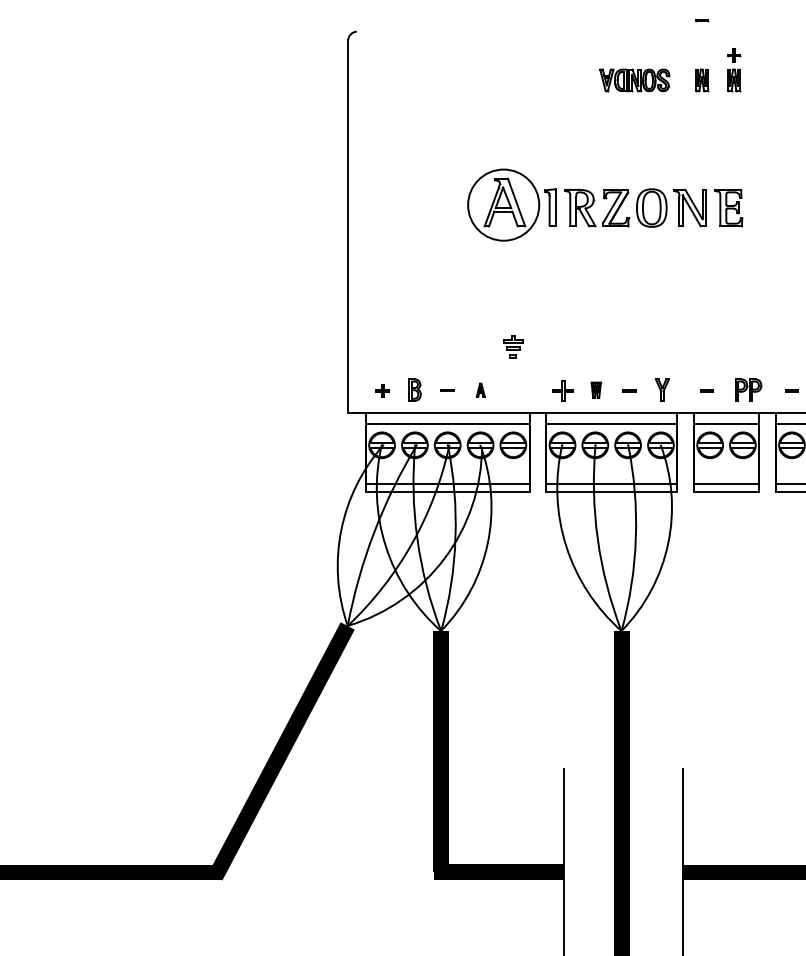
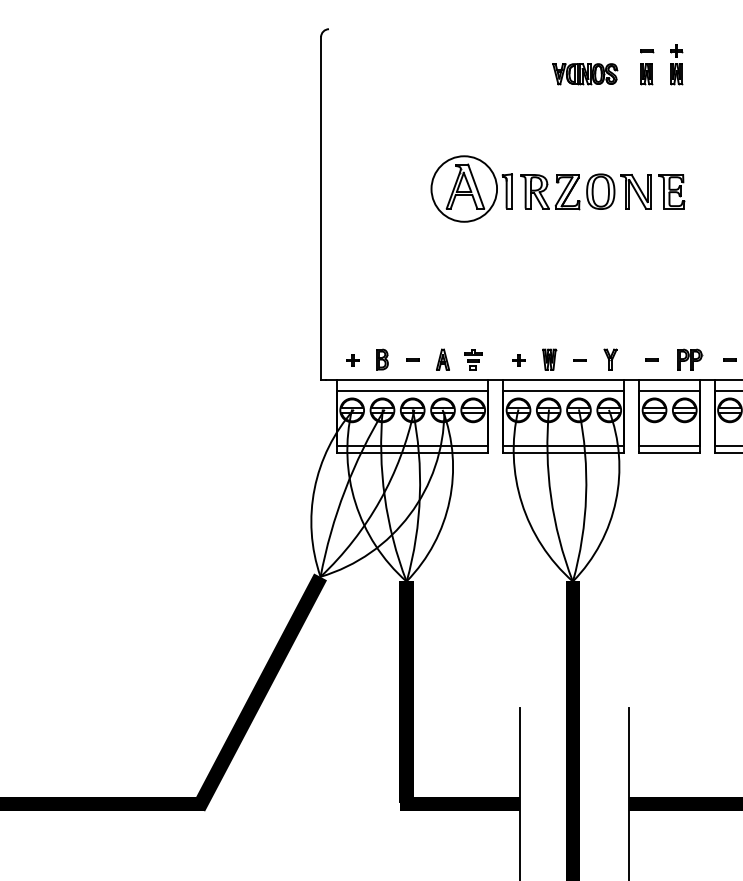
part: (702, 20) -> (647, 51), moved
part: (513, 346) -> (473, 358), moved
part: (480, 389) -> (442, 358), size x1.67
part: (596, 389) -> (549, 358), size x1.43
part: (562, 390) -> (518, 359), size x0.62

